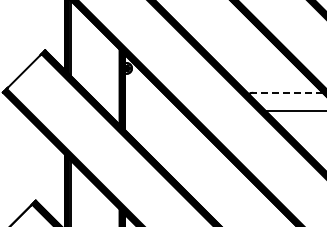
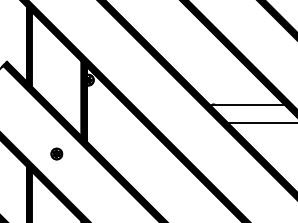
line: (287, 92) -> (249, 104), dashed -> solid
part: (94, 142) -> (56, 154), added

